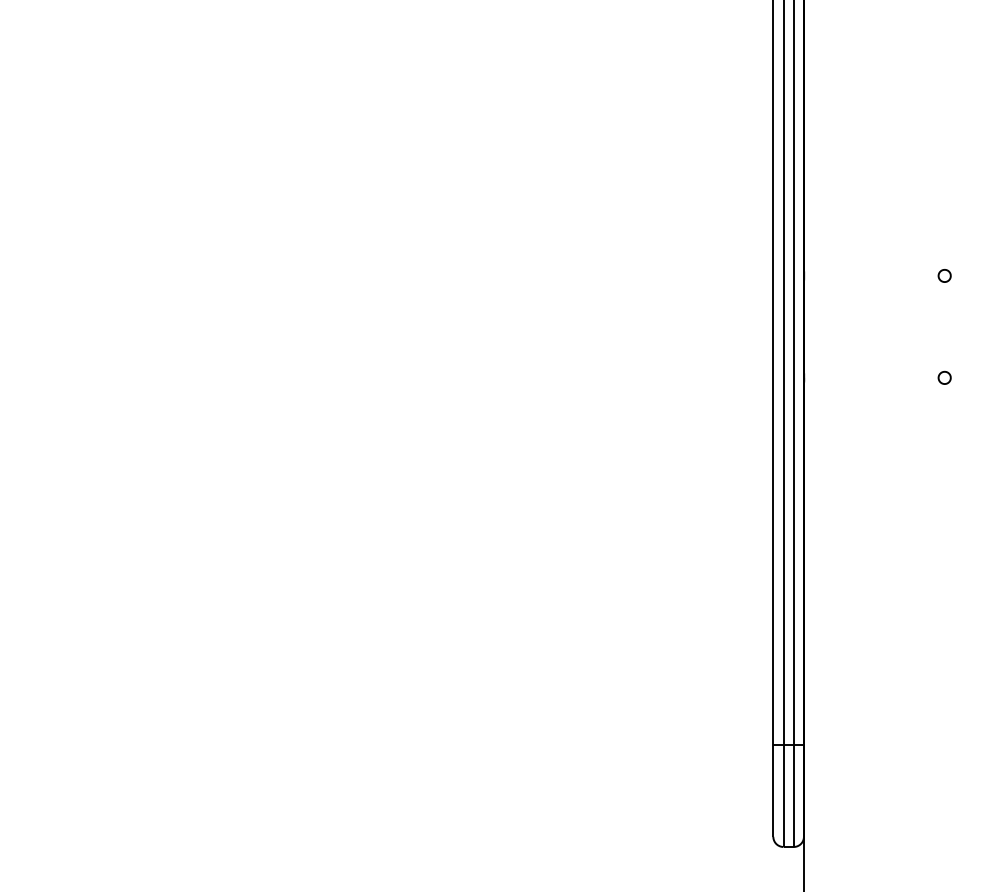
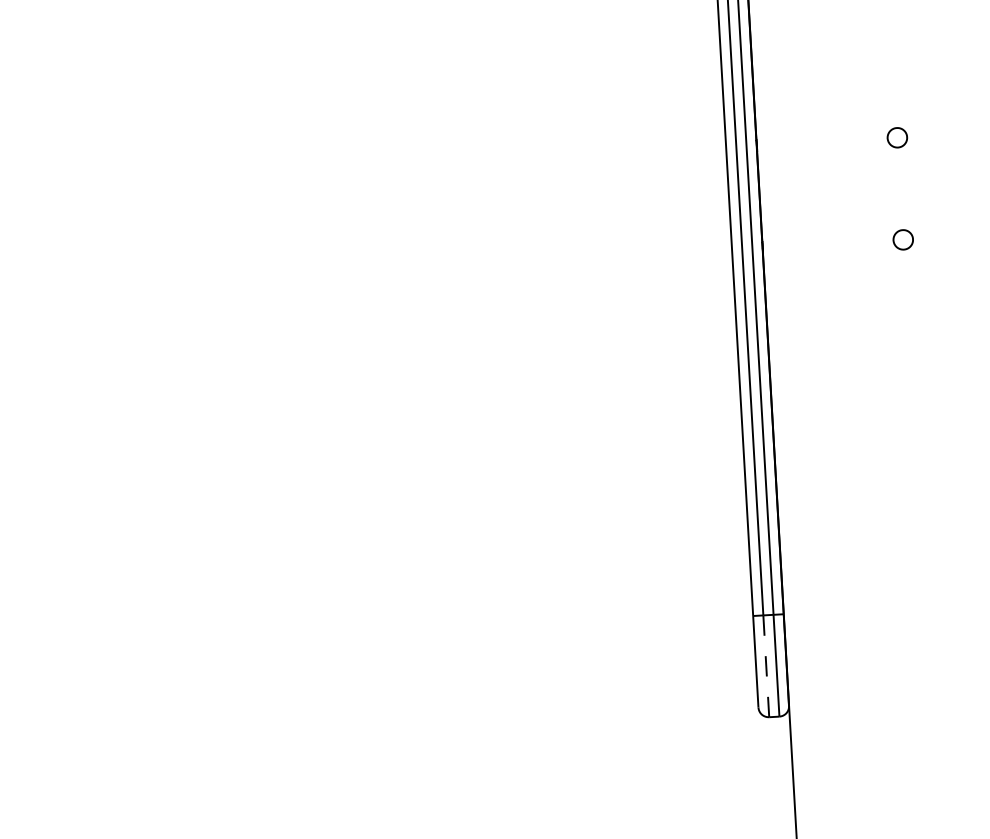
part: (944, 275) -> (897, 137), size x1.6
part: (944, 377) -> (902, 239), size x1.6
line: (783, 796) -> (766, 666), solid -> dashed

